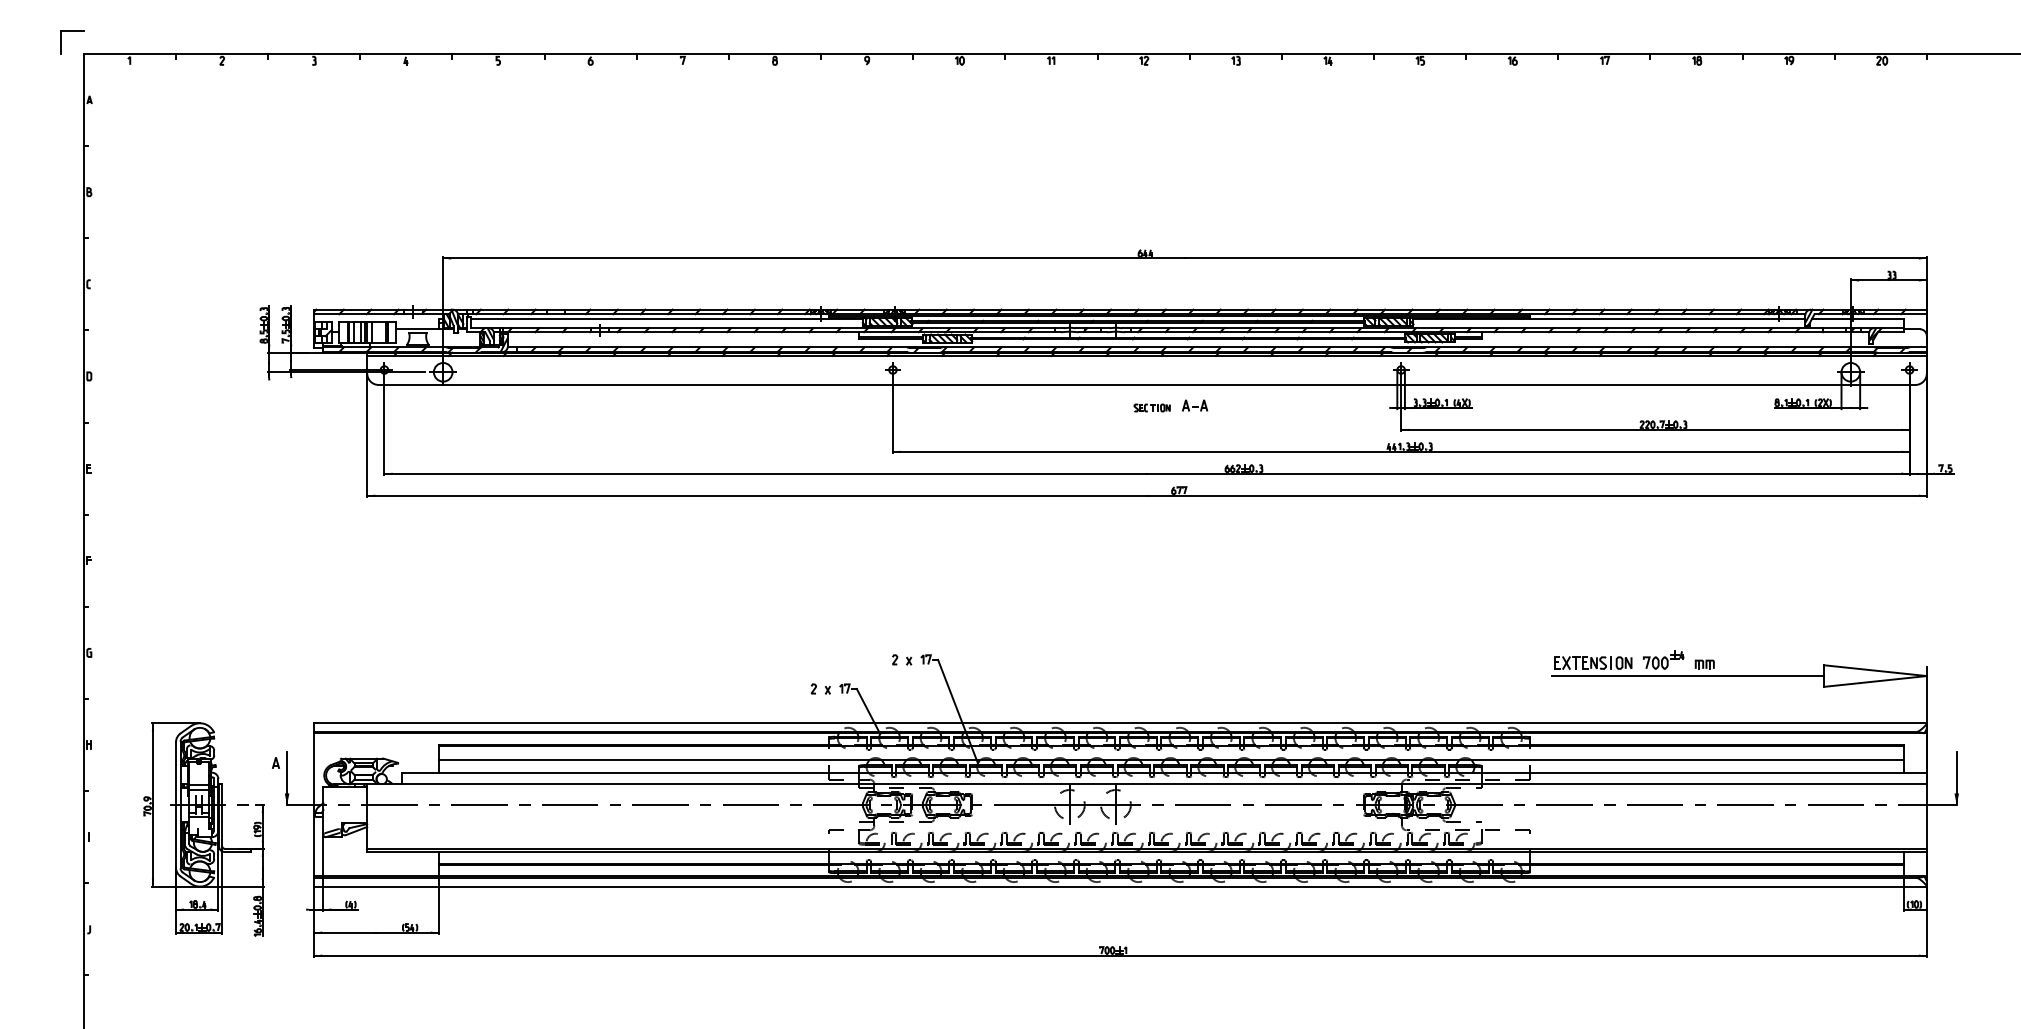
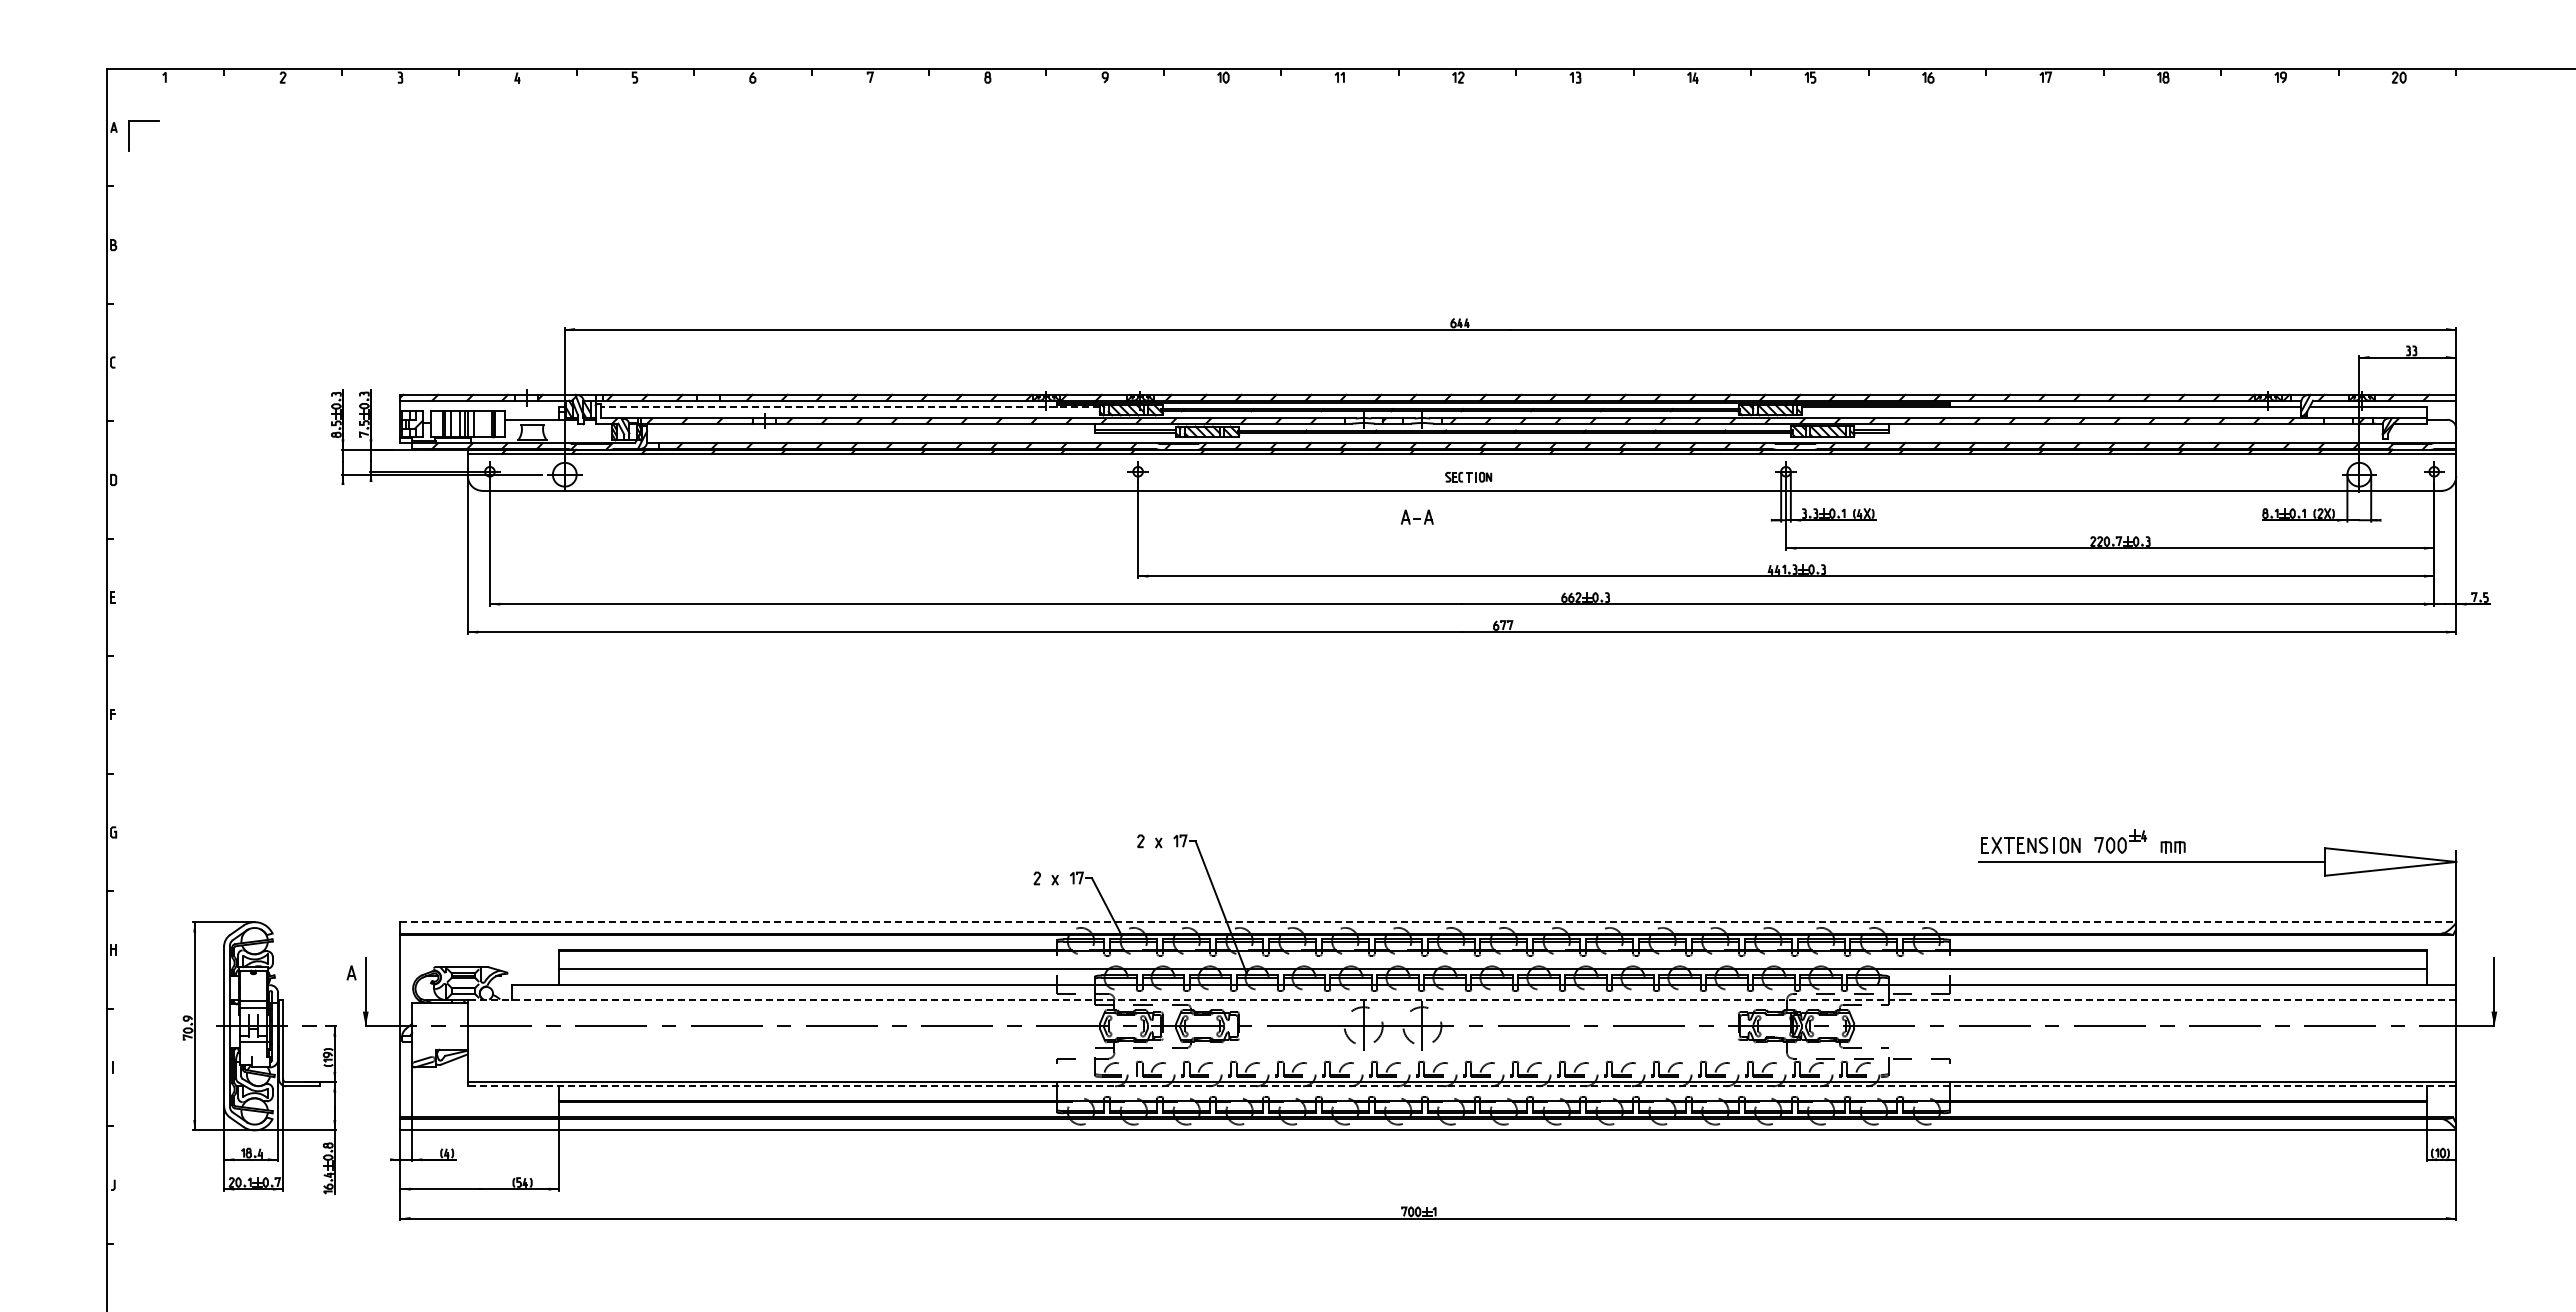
part: (71, 30) -> (143, 121), moved
line: (666, 318) -> (849, 406), solid -> dashed
part: (1194, 405) -> (1416, 516), moved
part: (1152, 408) -> (1468, 477), moved
line: (1120, 723) -> (1428, 922), solid -> dashed
line: (1146, 783) -> (1461, 999), solid -> dashed
line: (1146, 852) -> (1461, 1086), solid -> dashed

